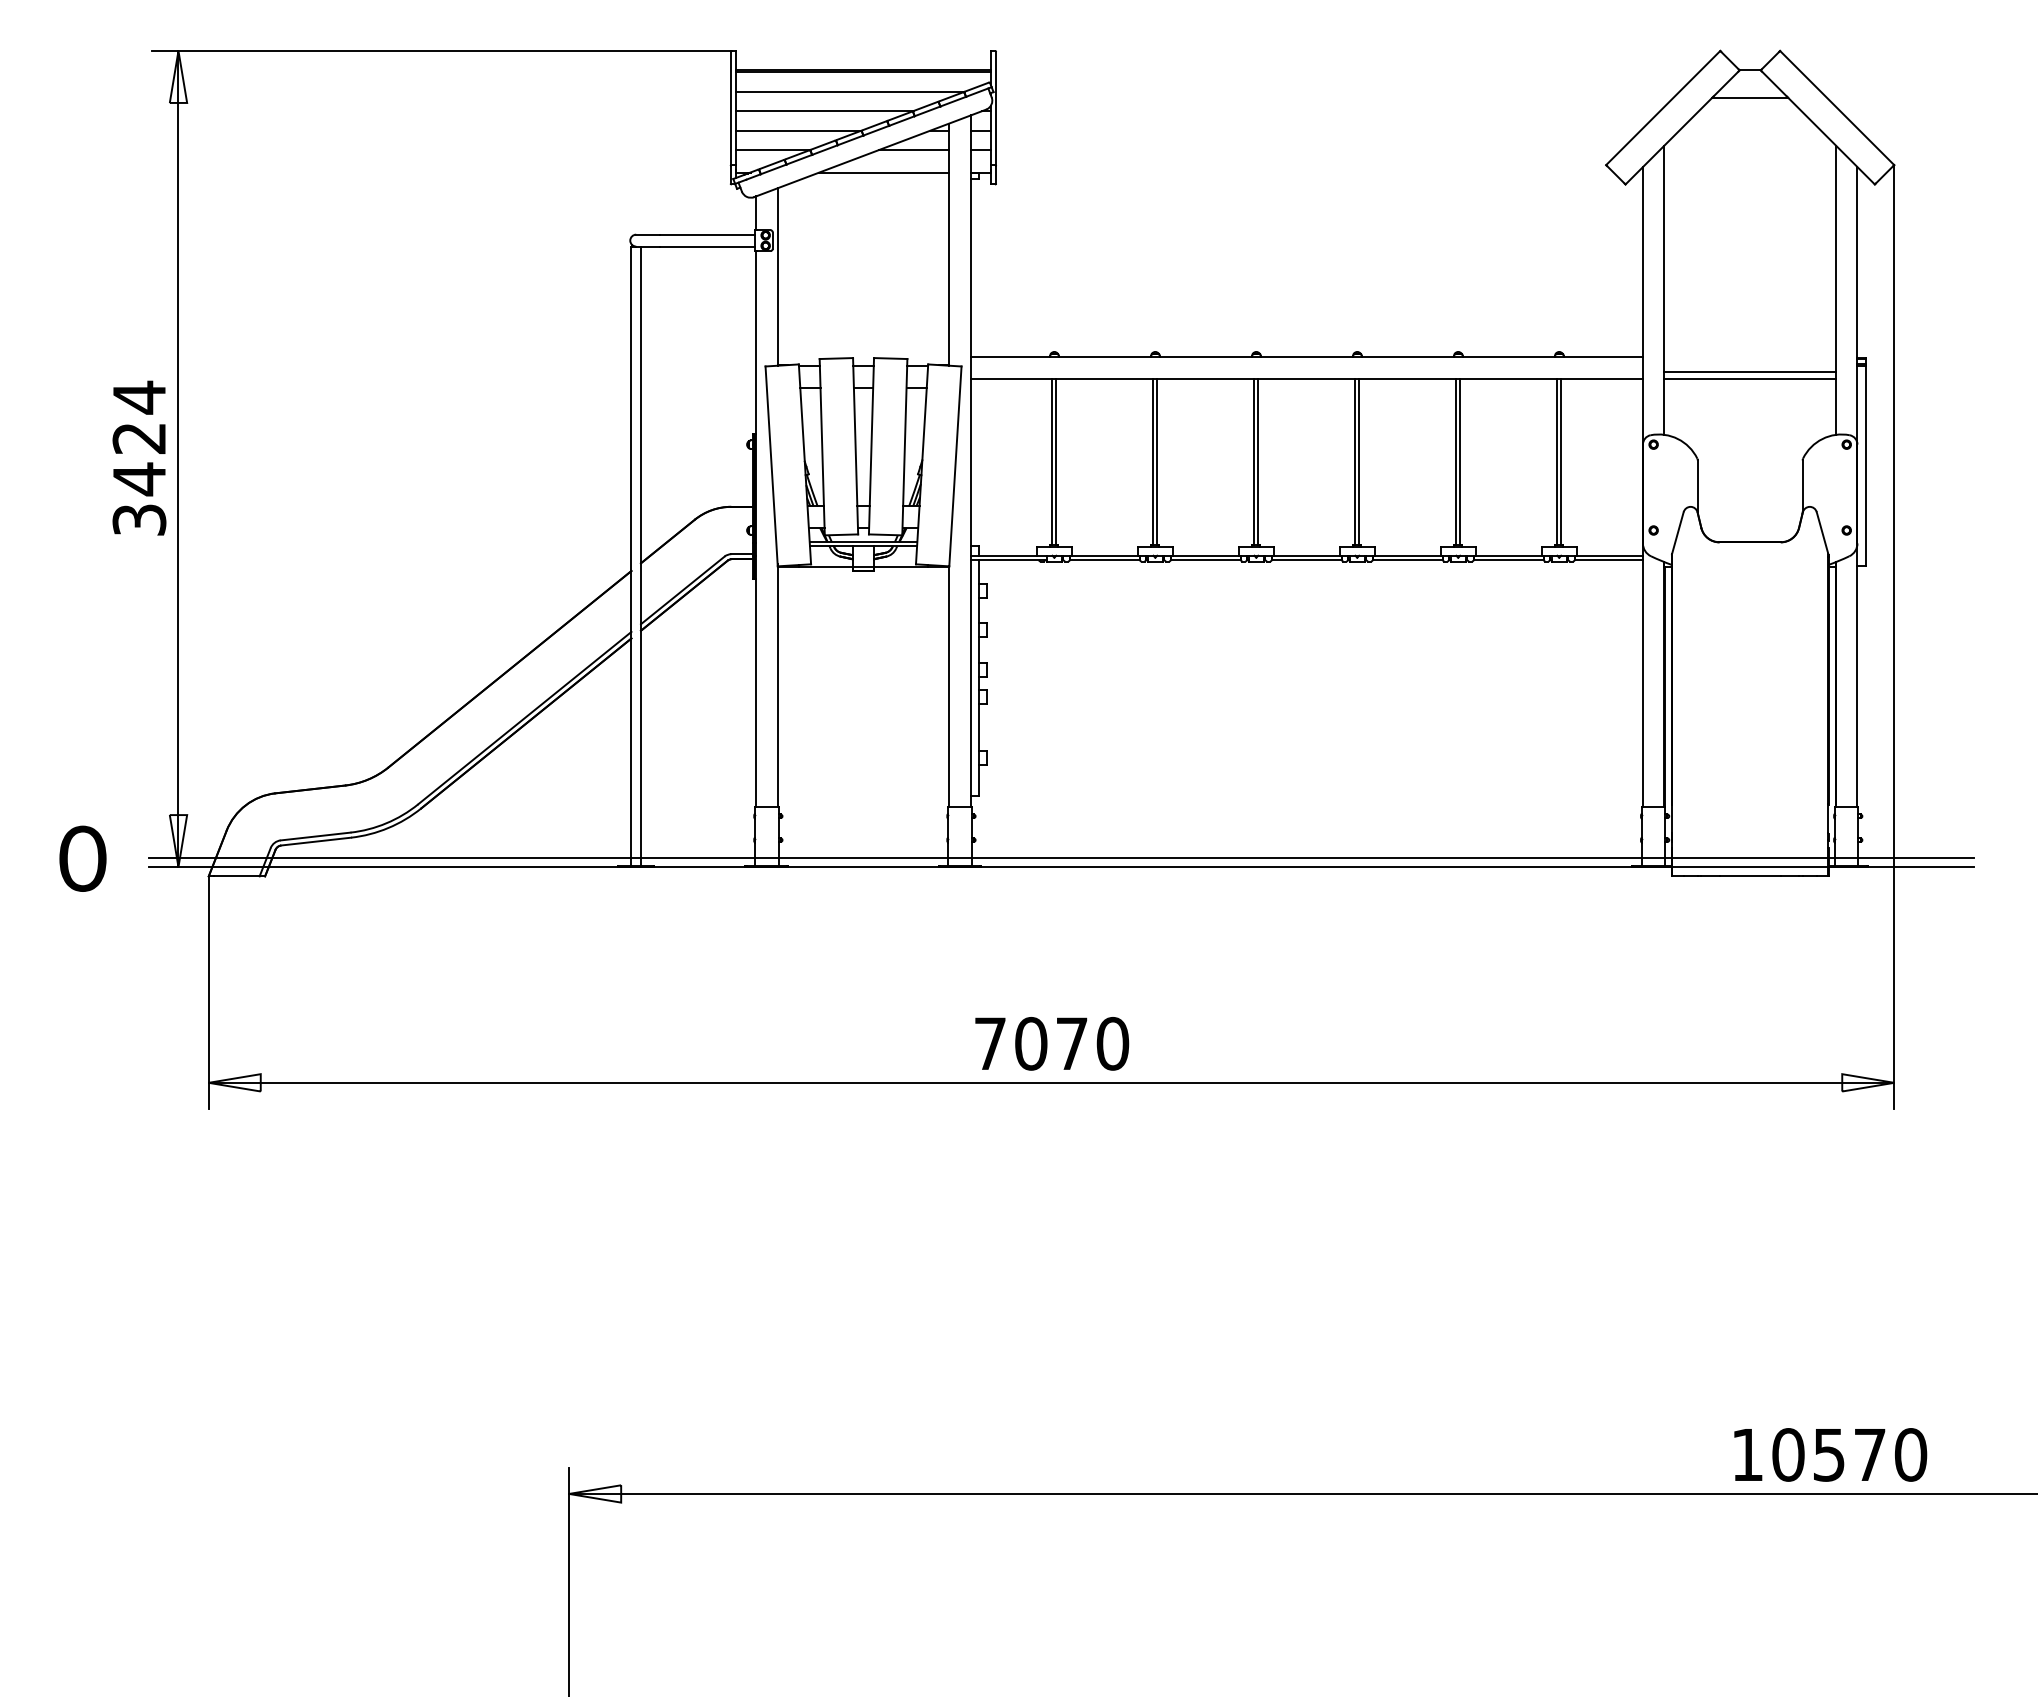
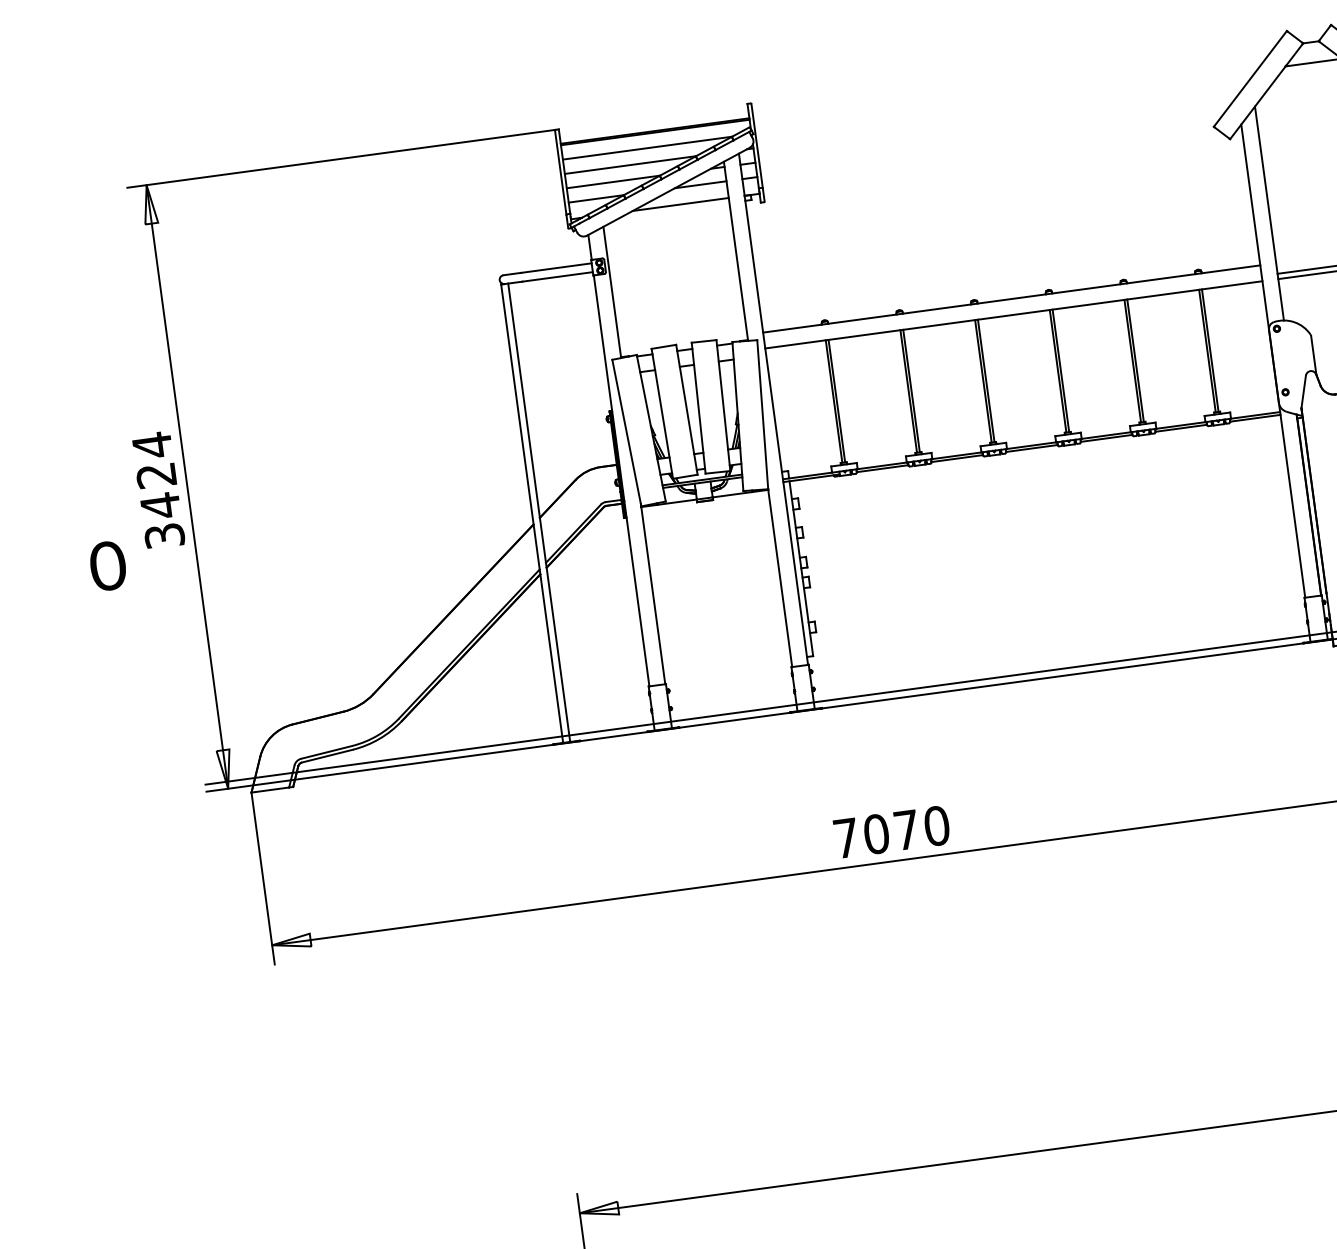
text: (82, 858) -> (107, 565), moved

